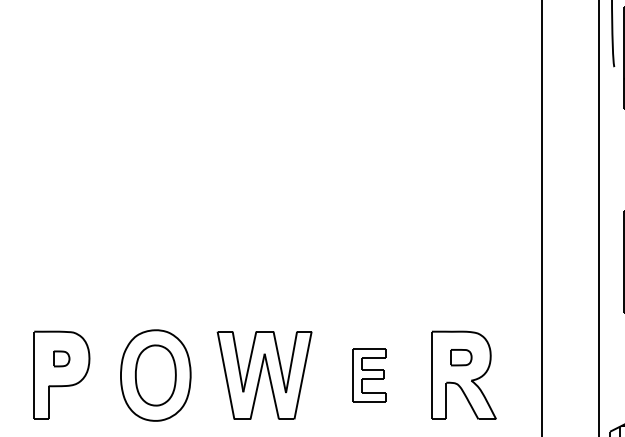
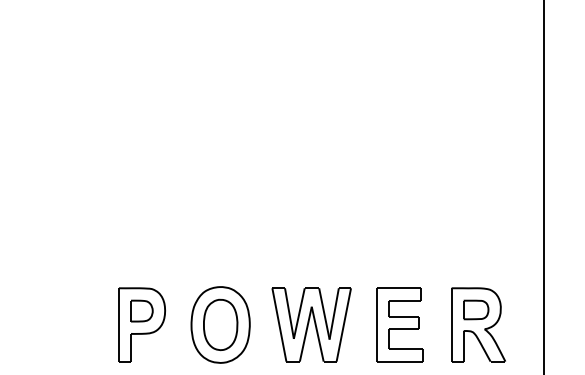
part: (461, 357) -> (476, 309), size x1.43
part: (61, 358) -> (141, 310), size x1.67
part: (369, 374) -> (399, 324), size x1.67

